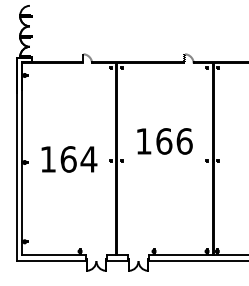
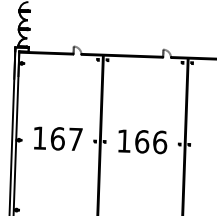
text: (164, 141) -> (142, 141), moved
text: (88, 159) -> (75, 139), 164 -> 167

